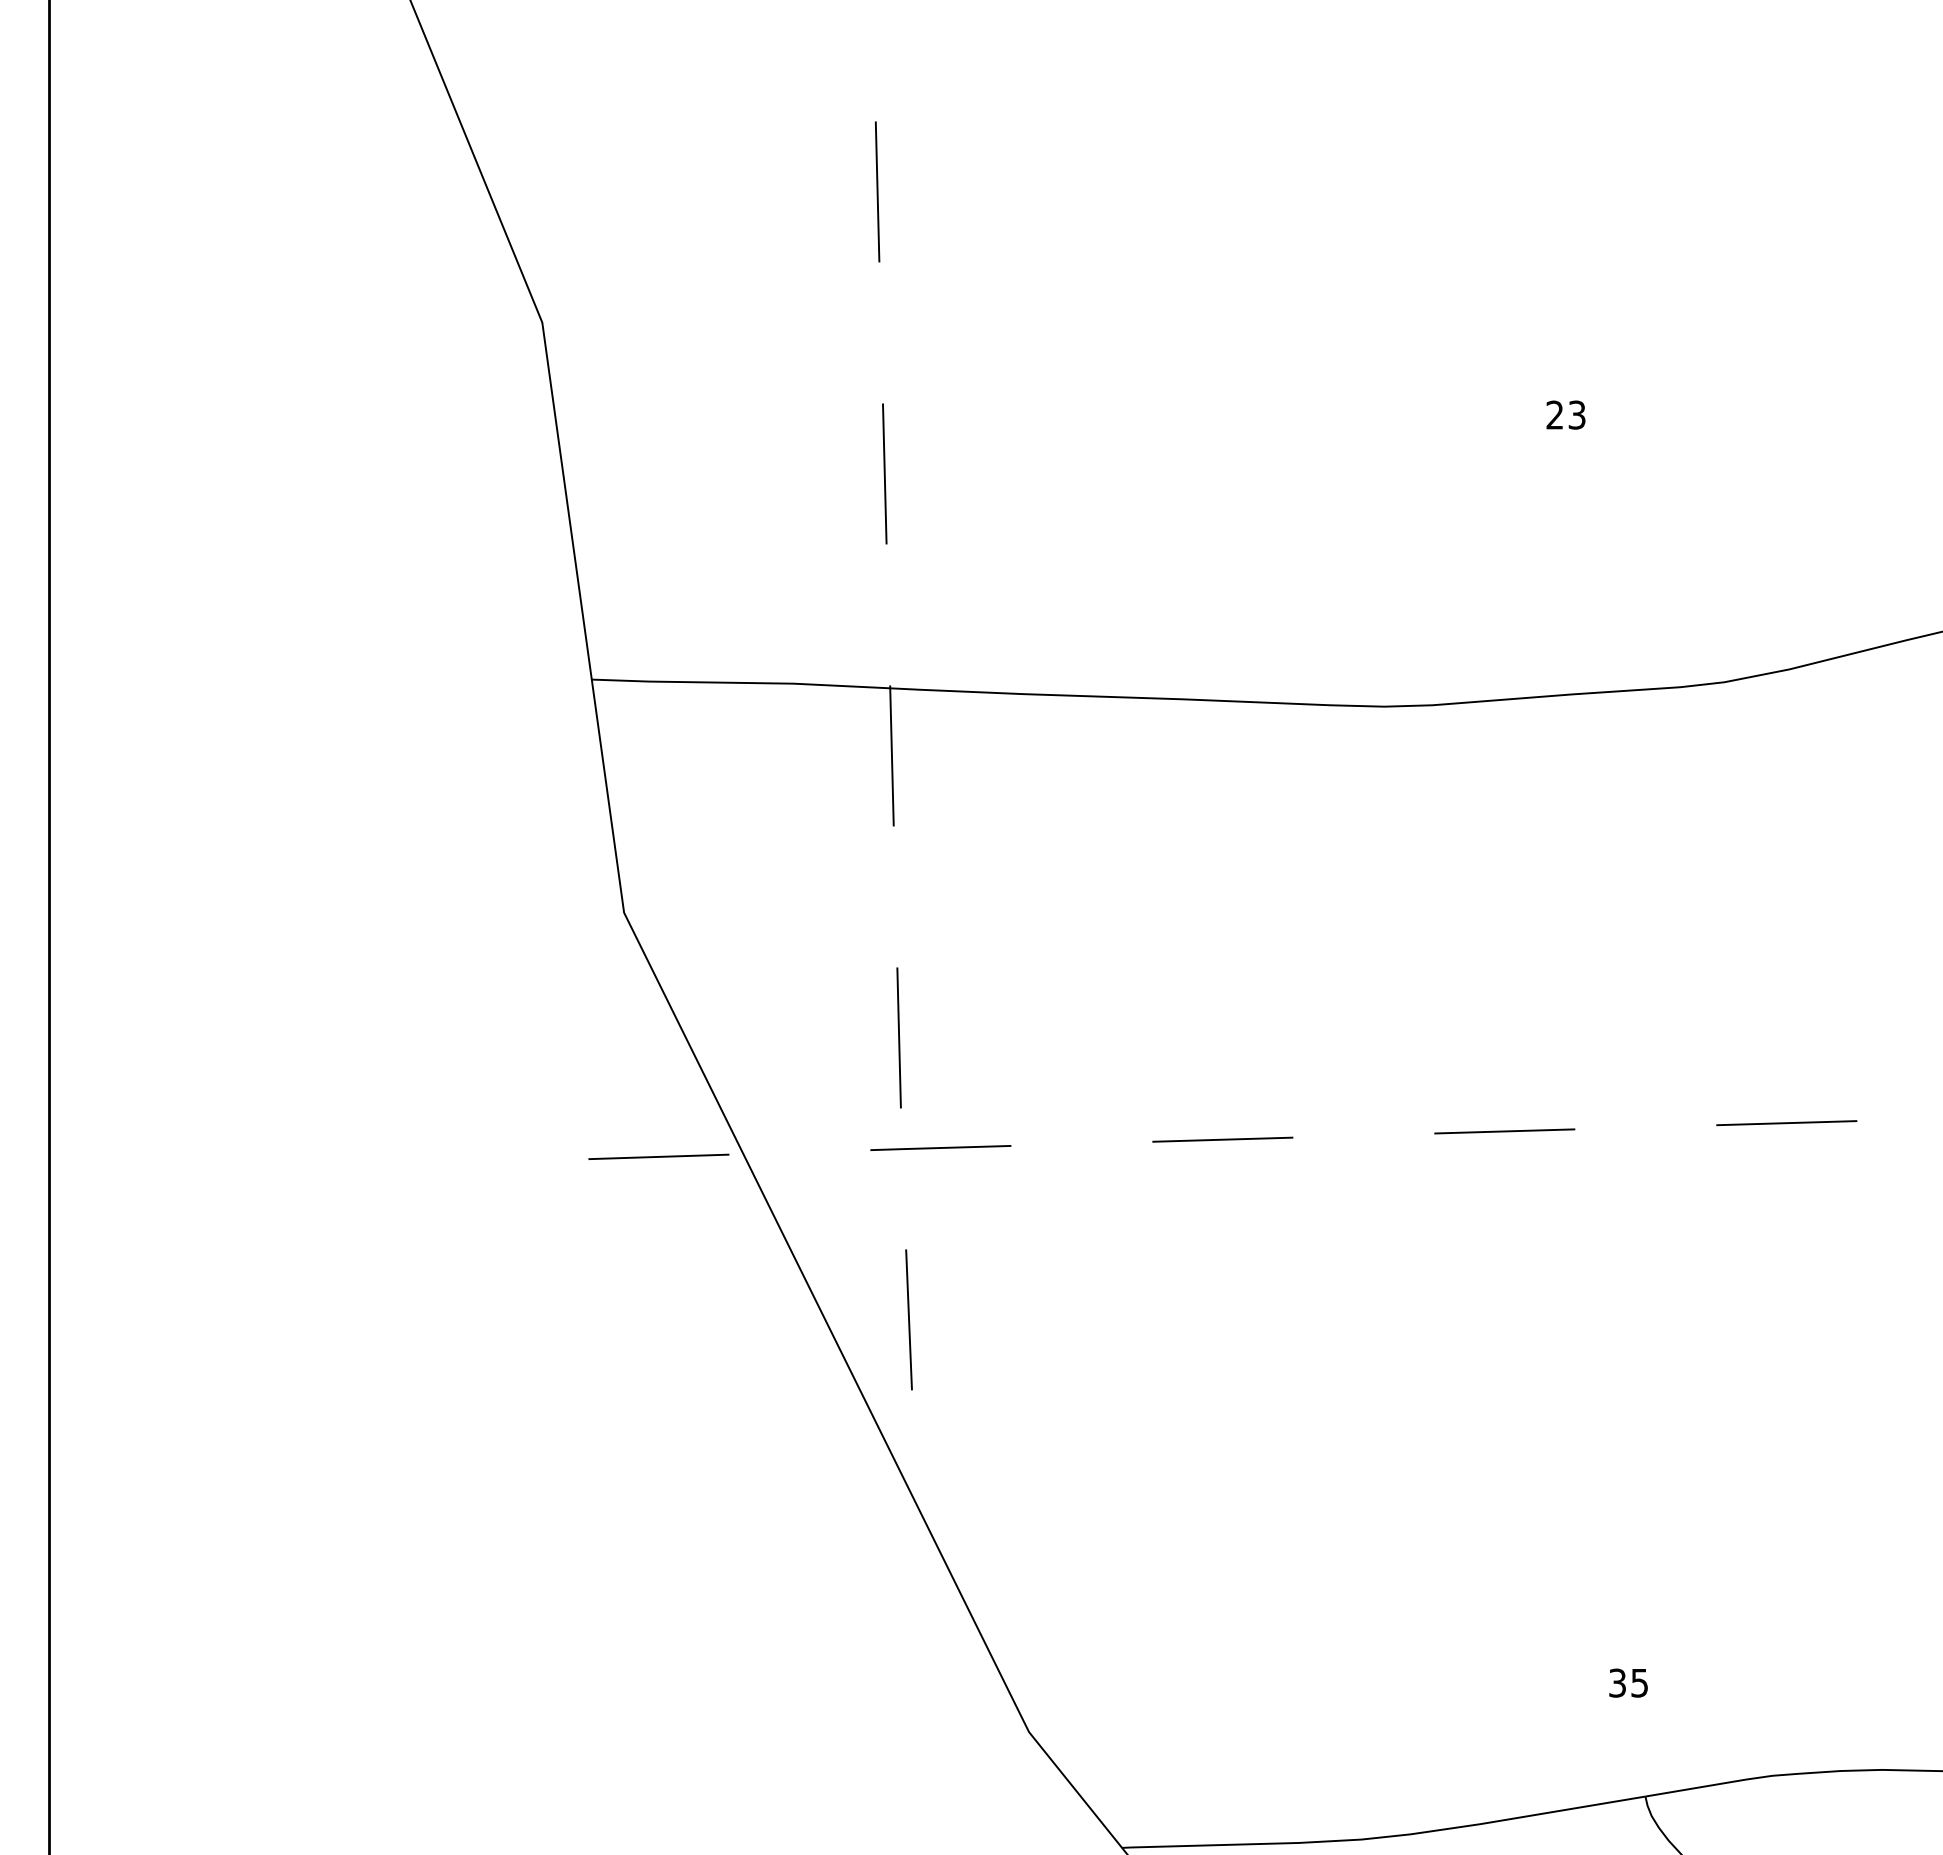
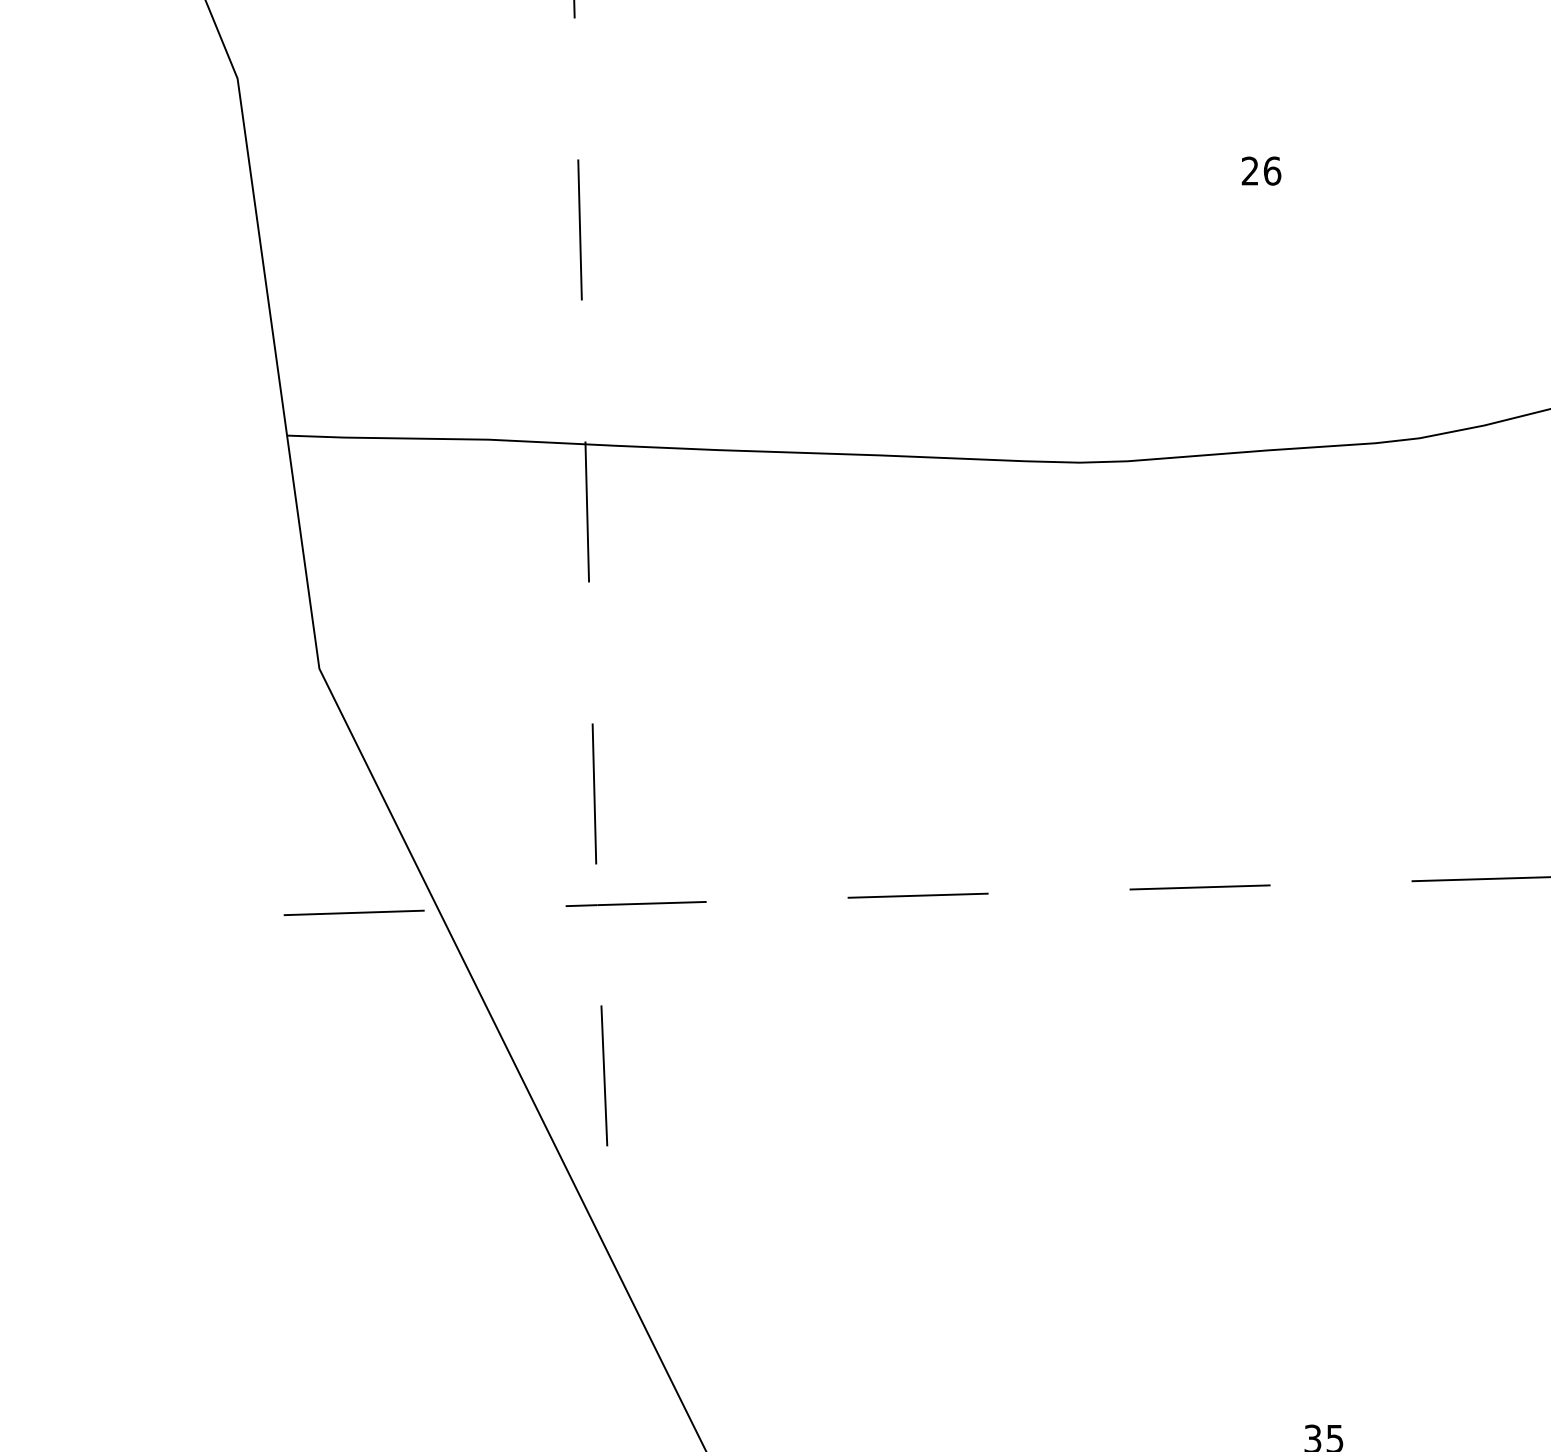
text: (1577, 414) -> (1272, 170), 23 -> 26

